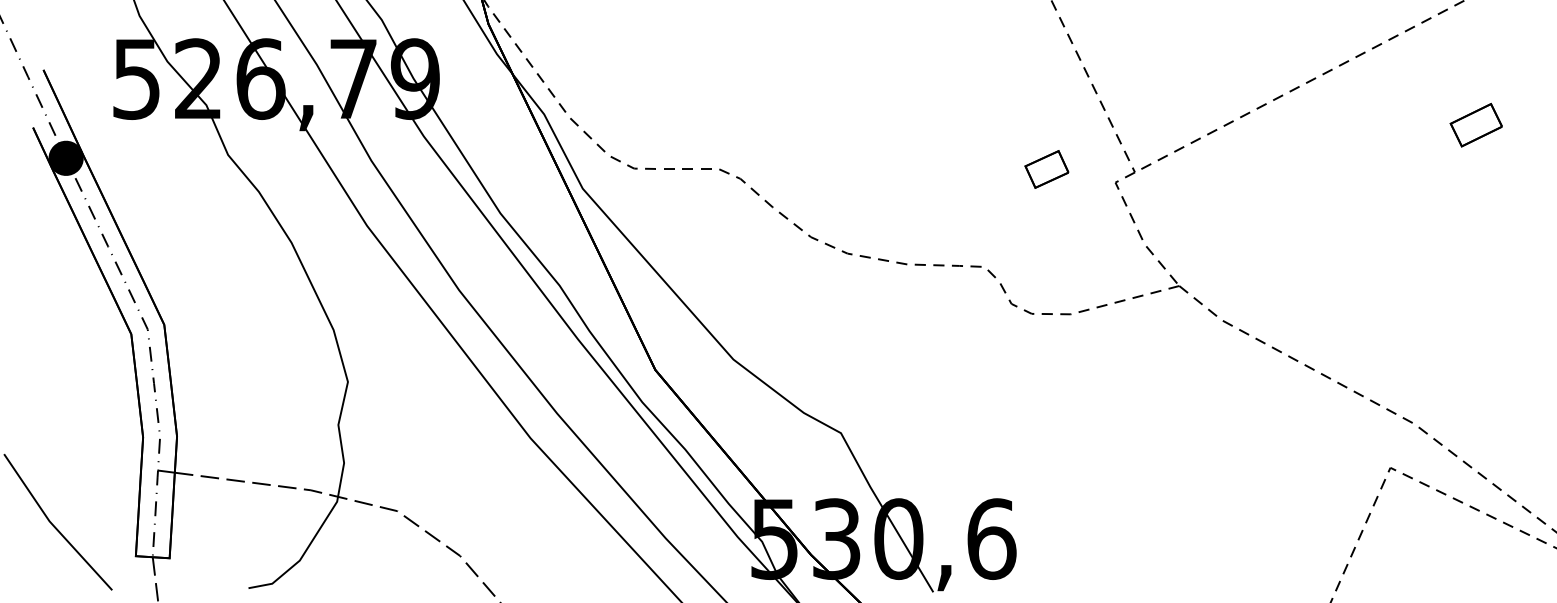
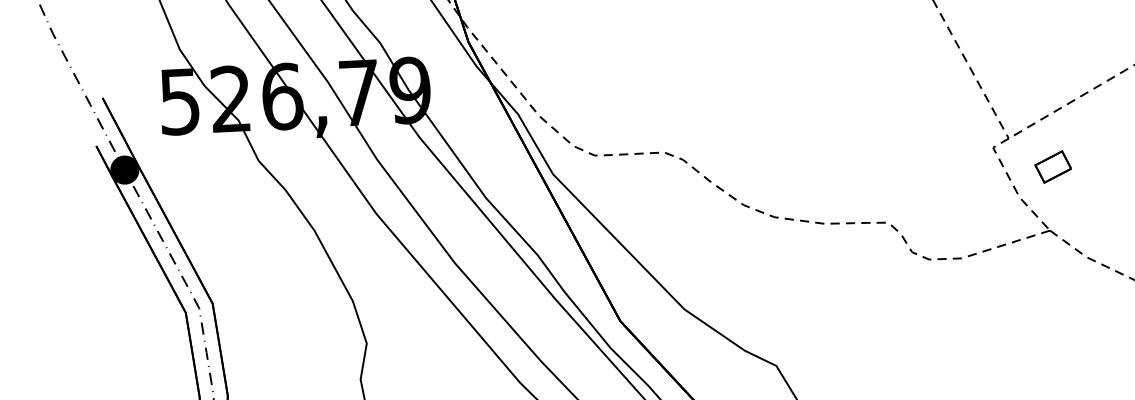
part: (1046, 169) -> (1052, 167), moved

